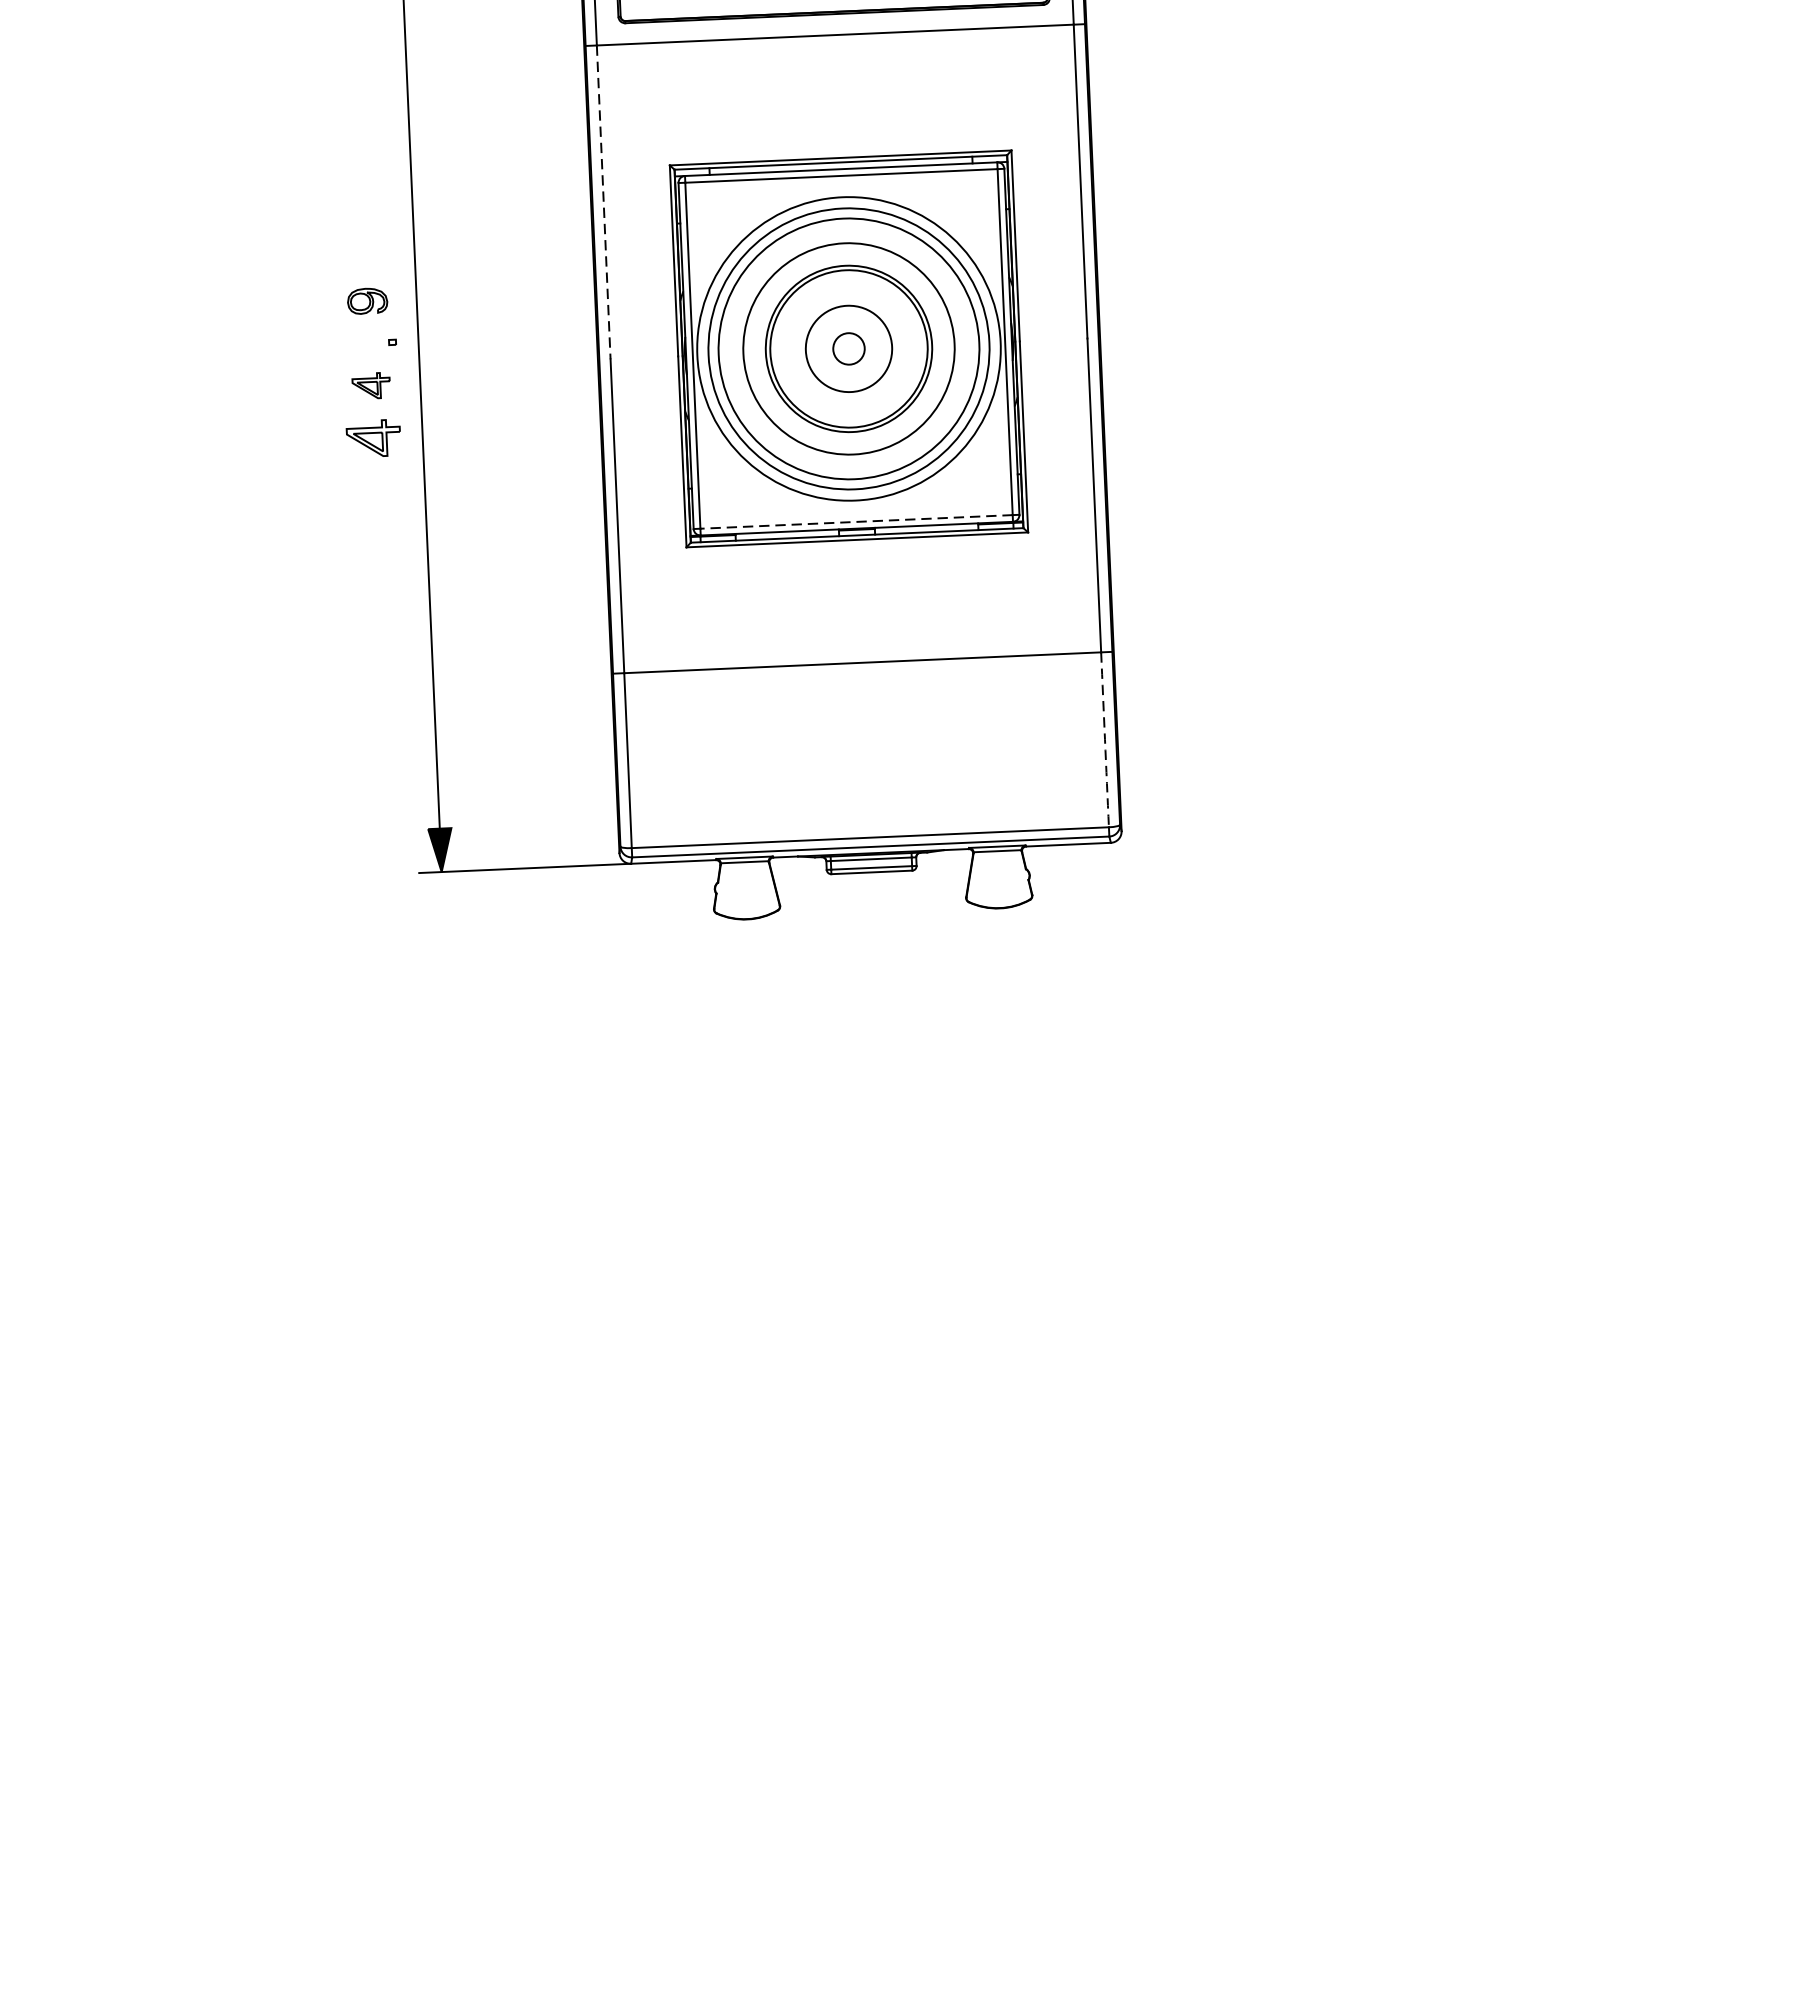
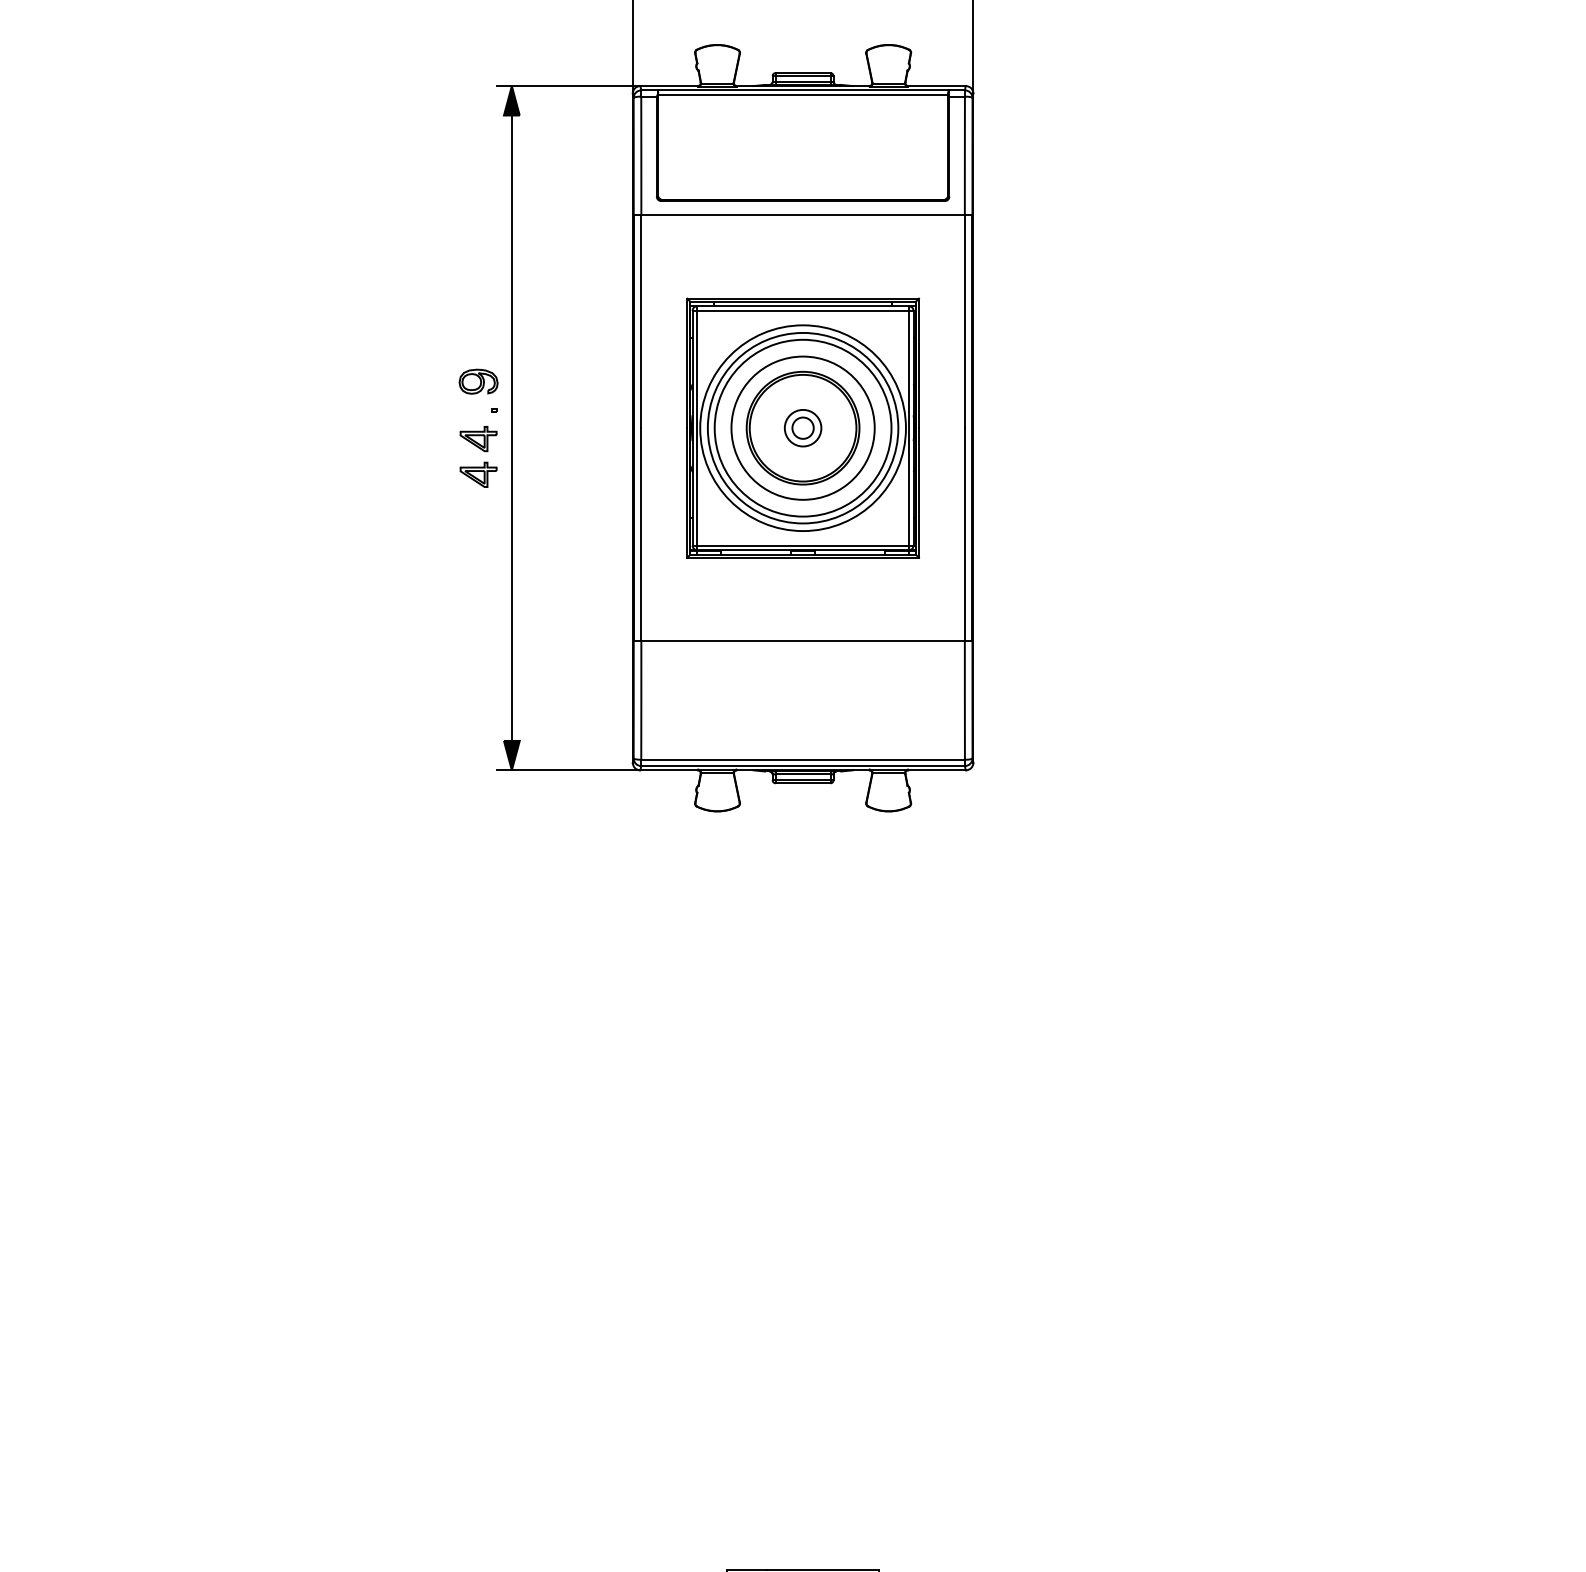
line: (603, 203) -> (641, 322), dashed -> solid
part: (367, 300) -> (478, 381), size x1.43
circle: (848, 347) -> (802, 427), size x0.62
part: (371, 386) -> (478, 439), size x1.43
line: (857, 521) -> (803, 545), dashed -> solid
arc: (1104, 739) -> (964, 700), dashed -> solid

